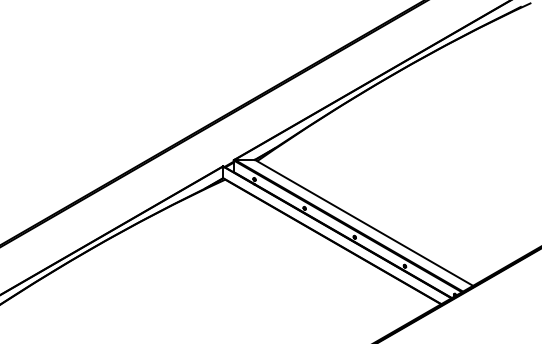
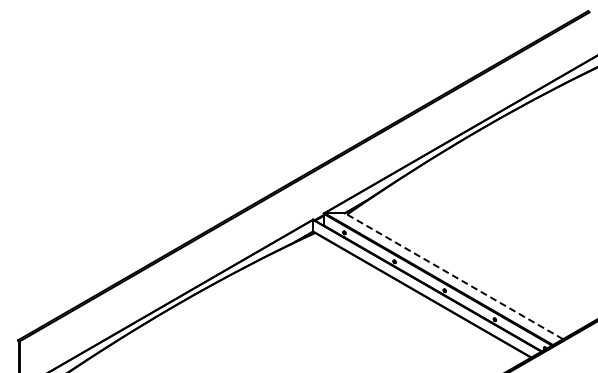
line: (363, 222) -> (453, 275), solid -> dashed

